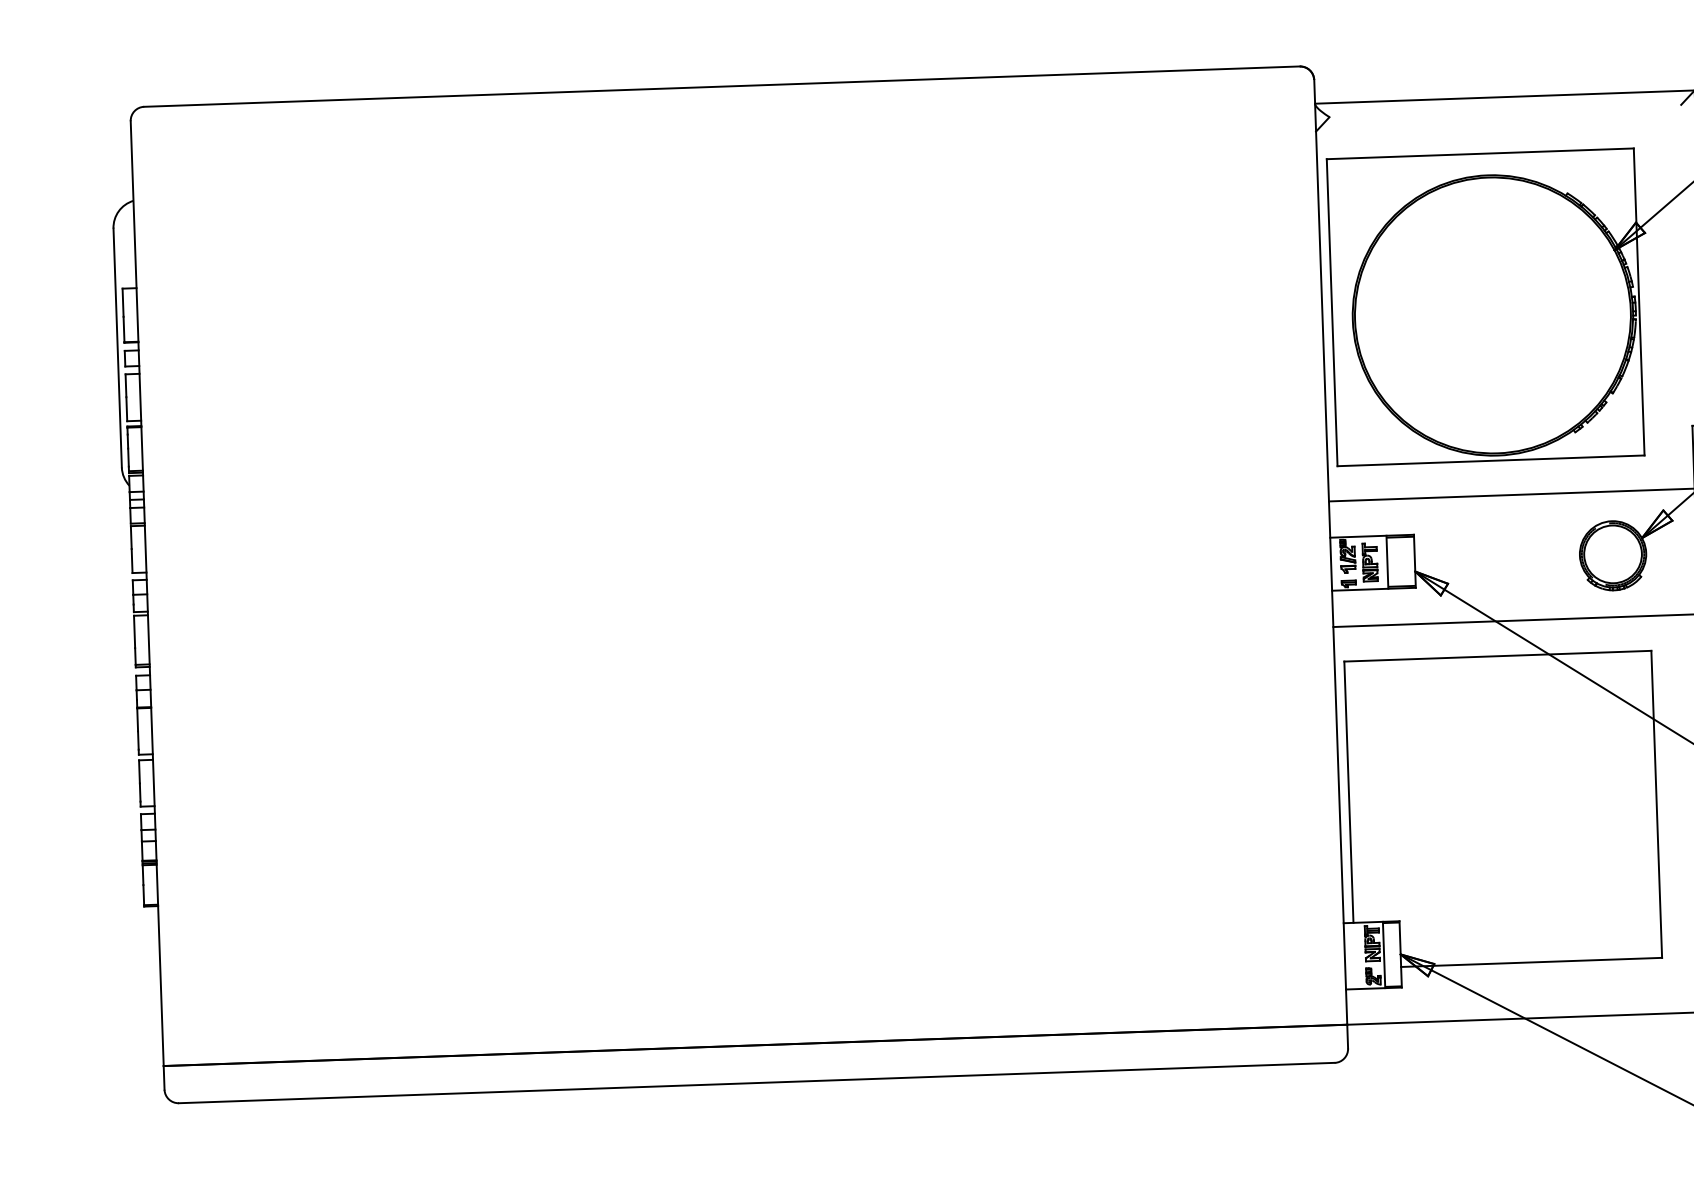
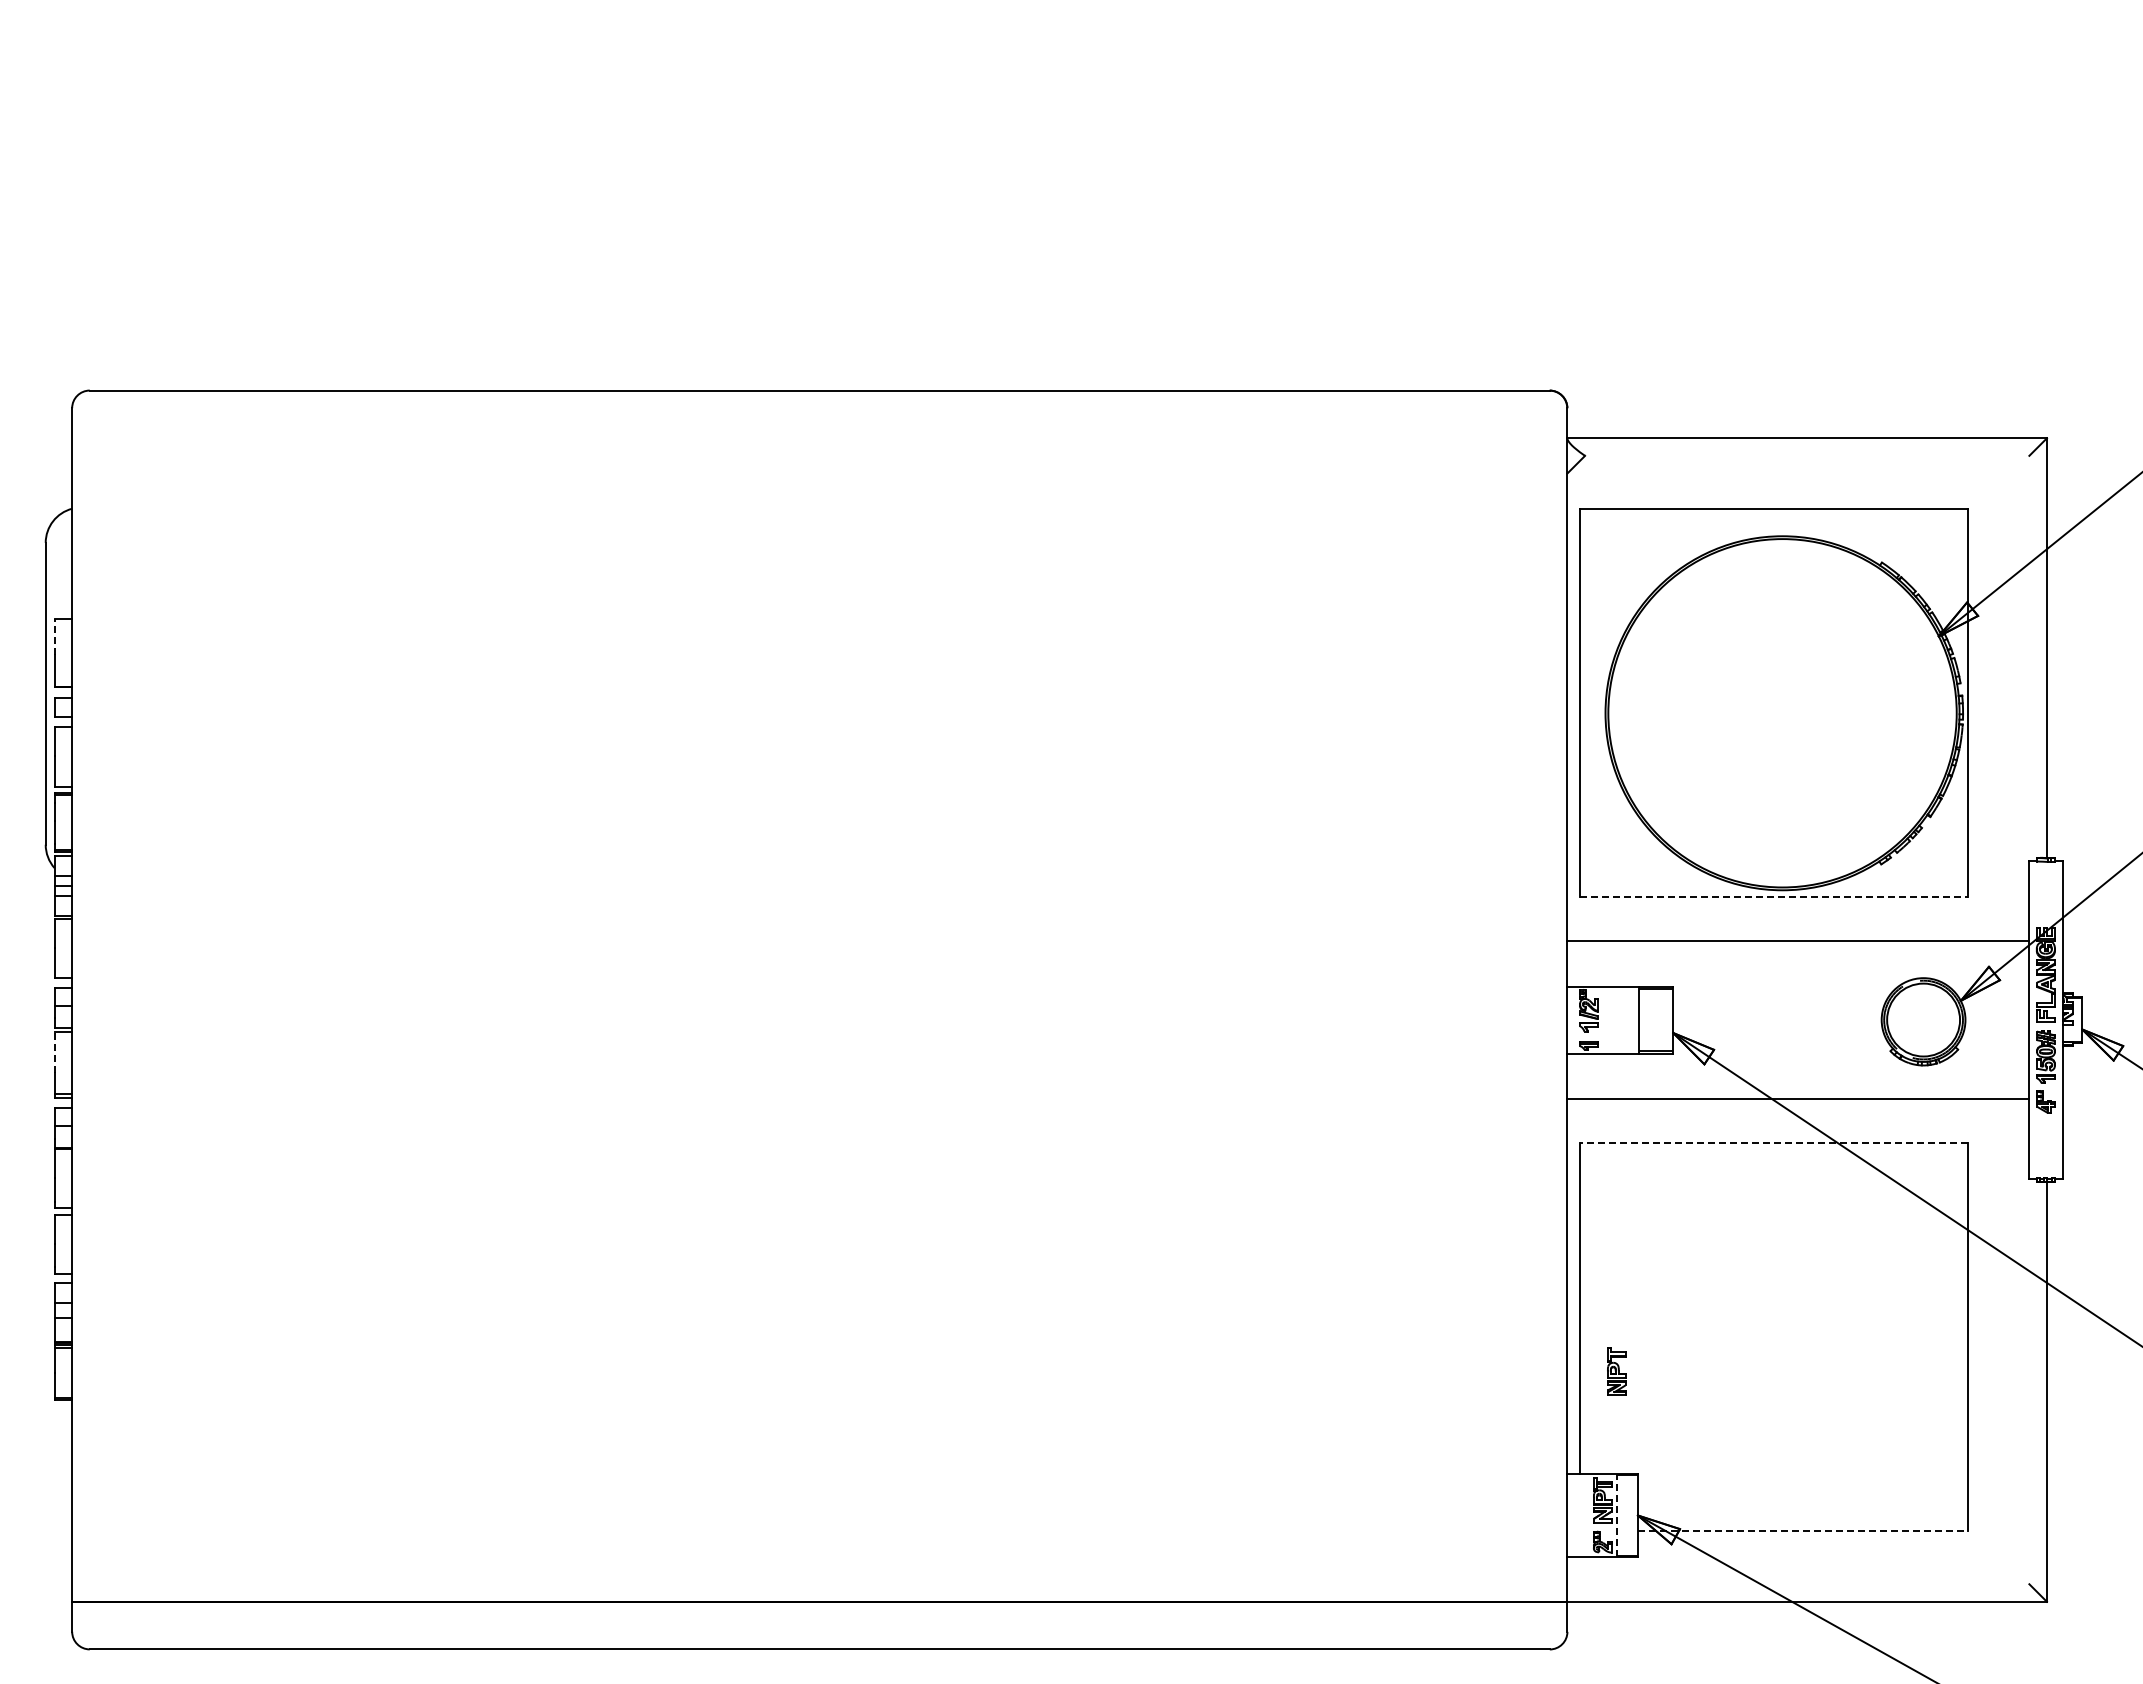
line: (123, 302) -> (54, 636), solid -> dashed
line: (1490, 460) -> (1773, 896), solid -> dashed
part: (1369, 562) -> (1616, 1371), moved
line: (134, 631) -> (54, 1052), solid -> dashed
line: (1497, 656) -> (1773, 1143), solid -> dashed
line: (1383, 955) -> (1616, 1515), solid -> dashed
line: (1531, 962) -> (1802, 1531), solid -> dashed

